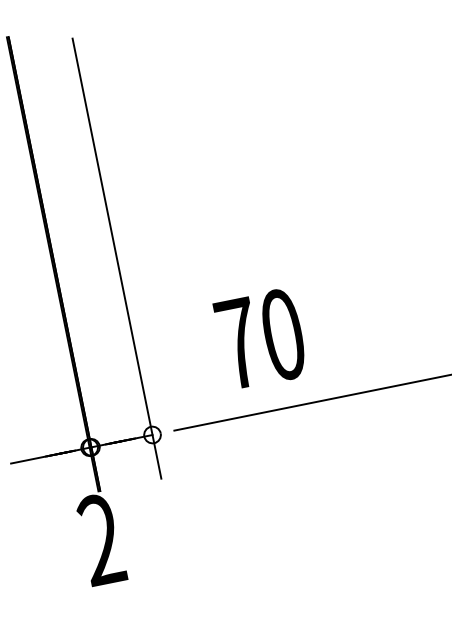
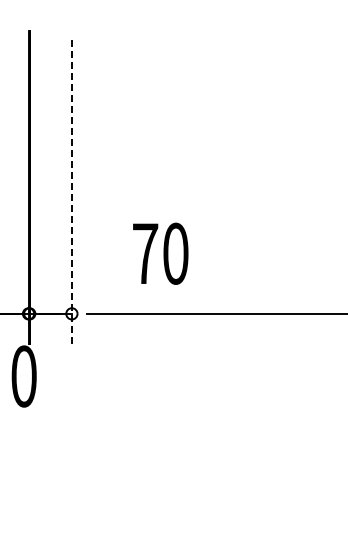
line: (116, 259) -> (71, 192), solid -> dashed
text: (260, 338) -> (160, 253), moved
text: (100, 539) -> (23, 376), 2 -> 0

